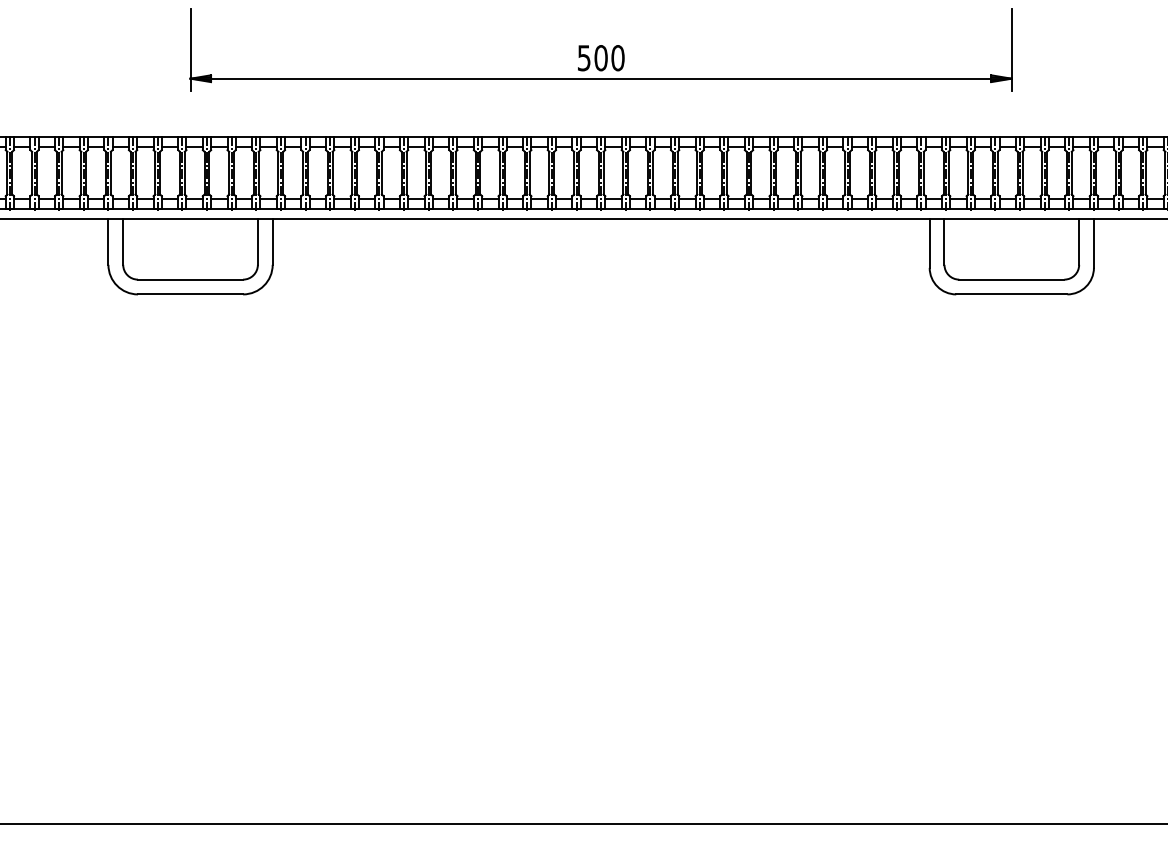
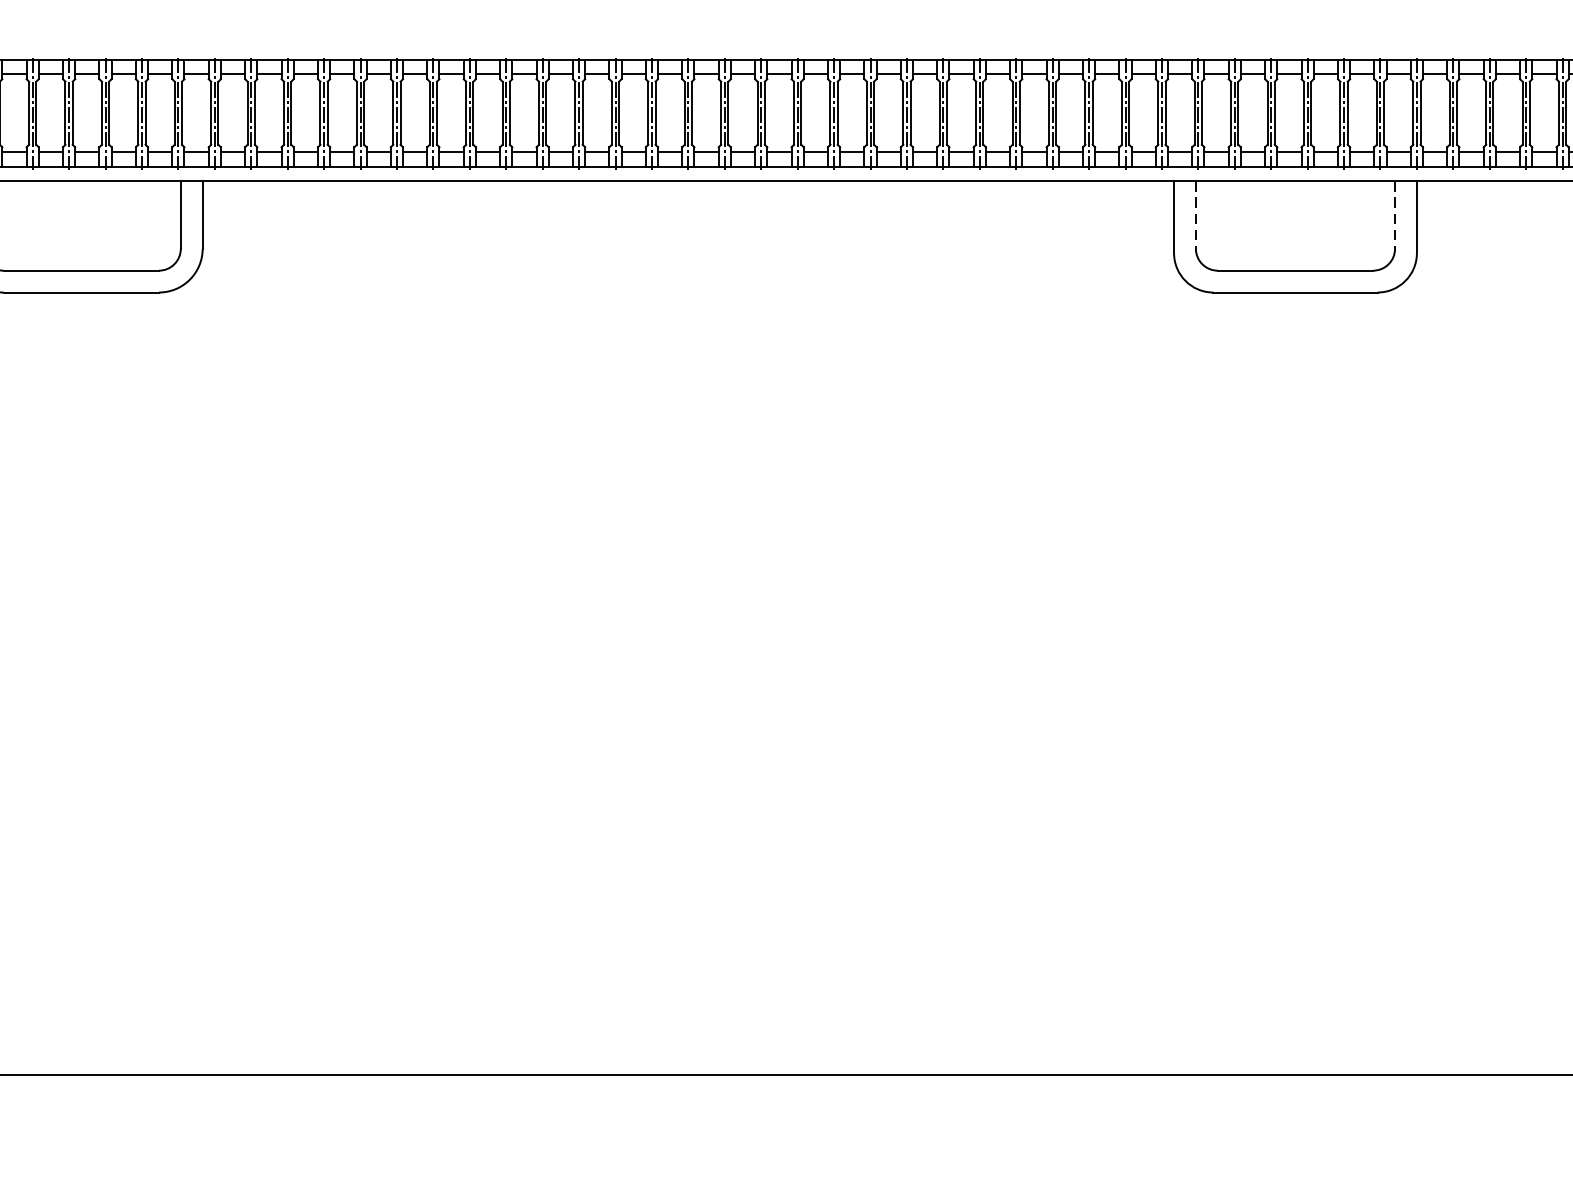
line: (944, 242) -> (1195, 215), solid -> dashed
line: (1079, 242) -> (1395, 215), solid -> dashed

